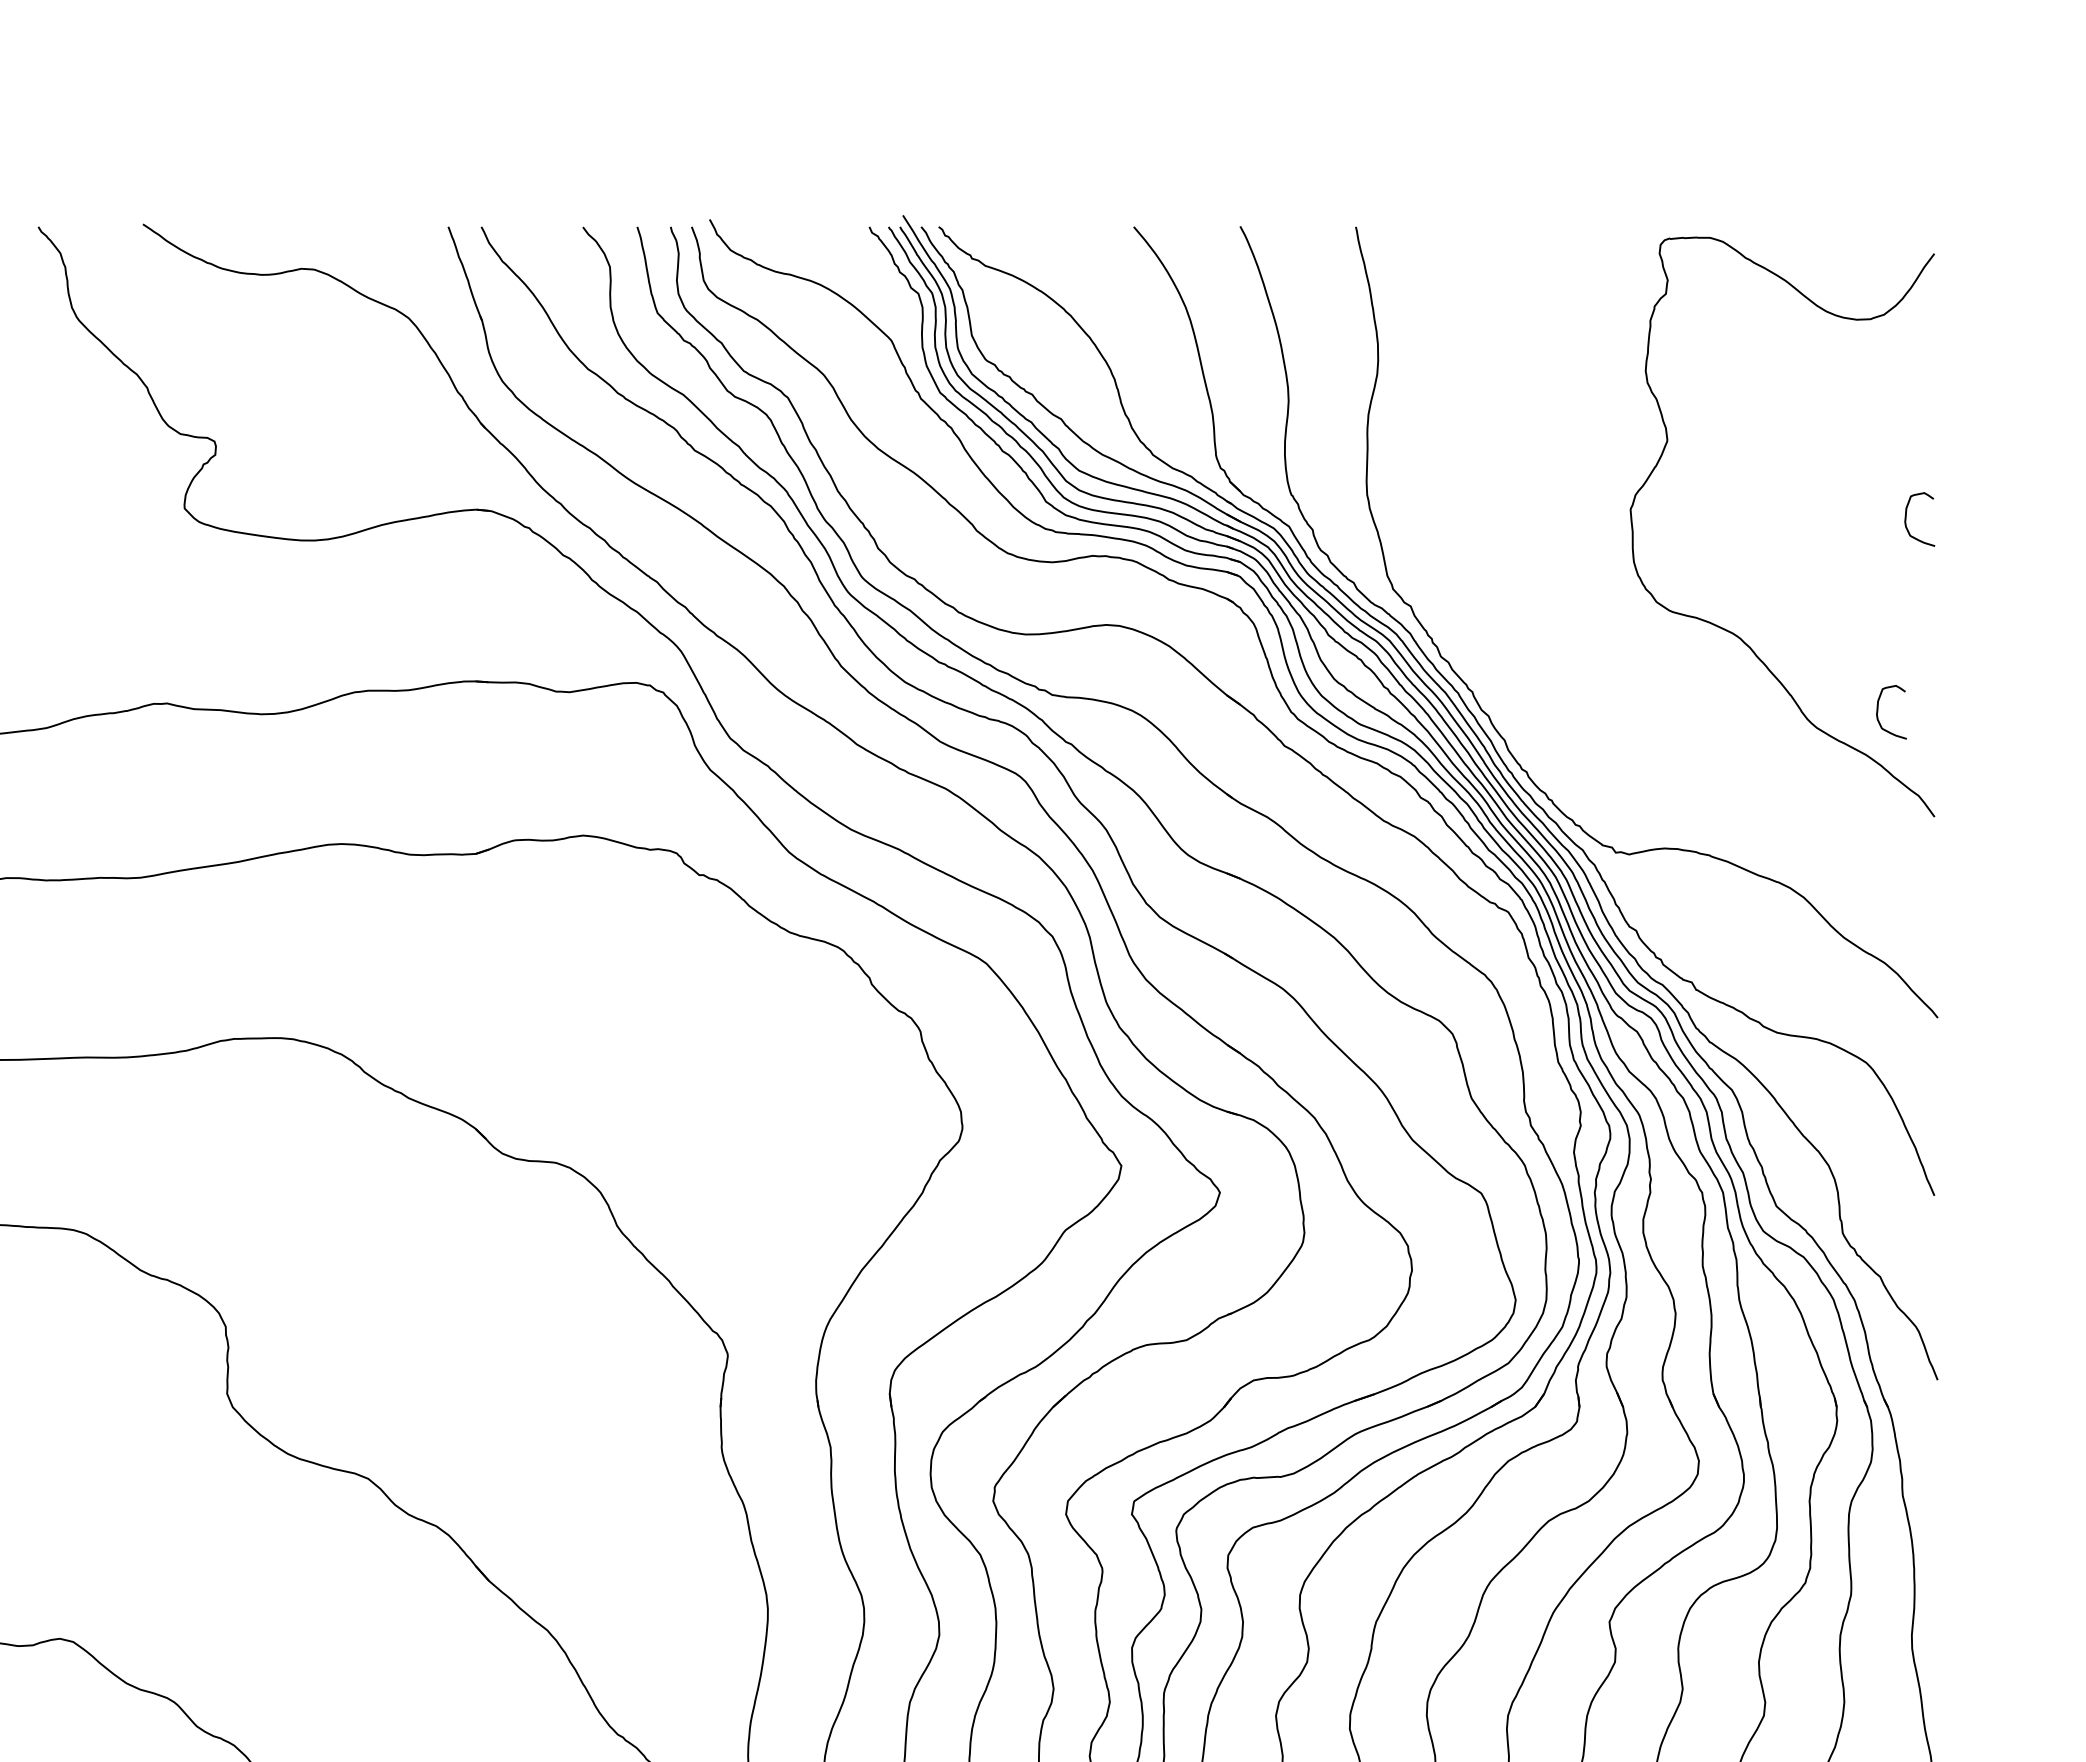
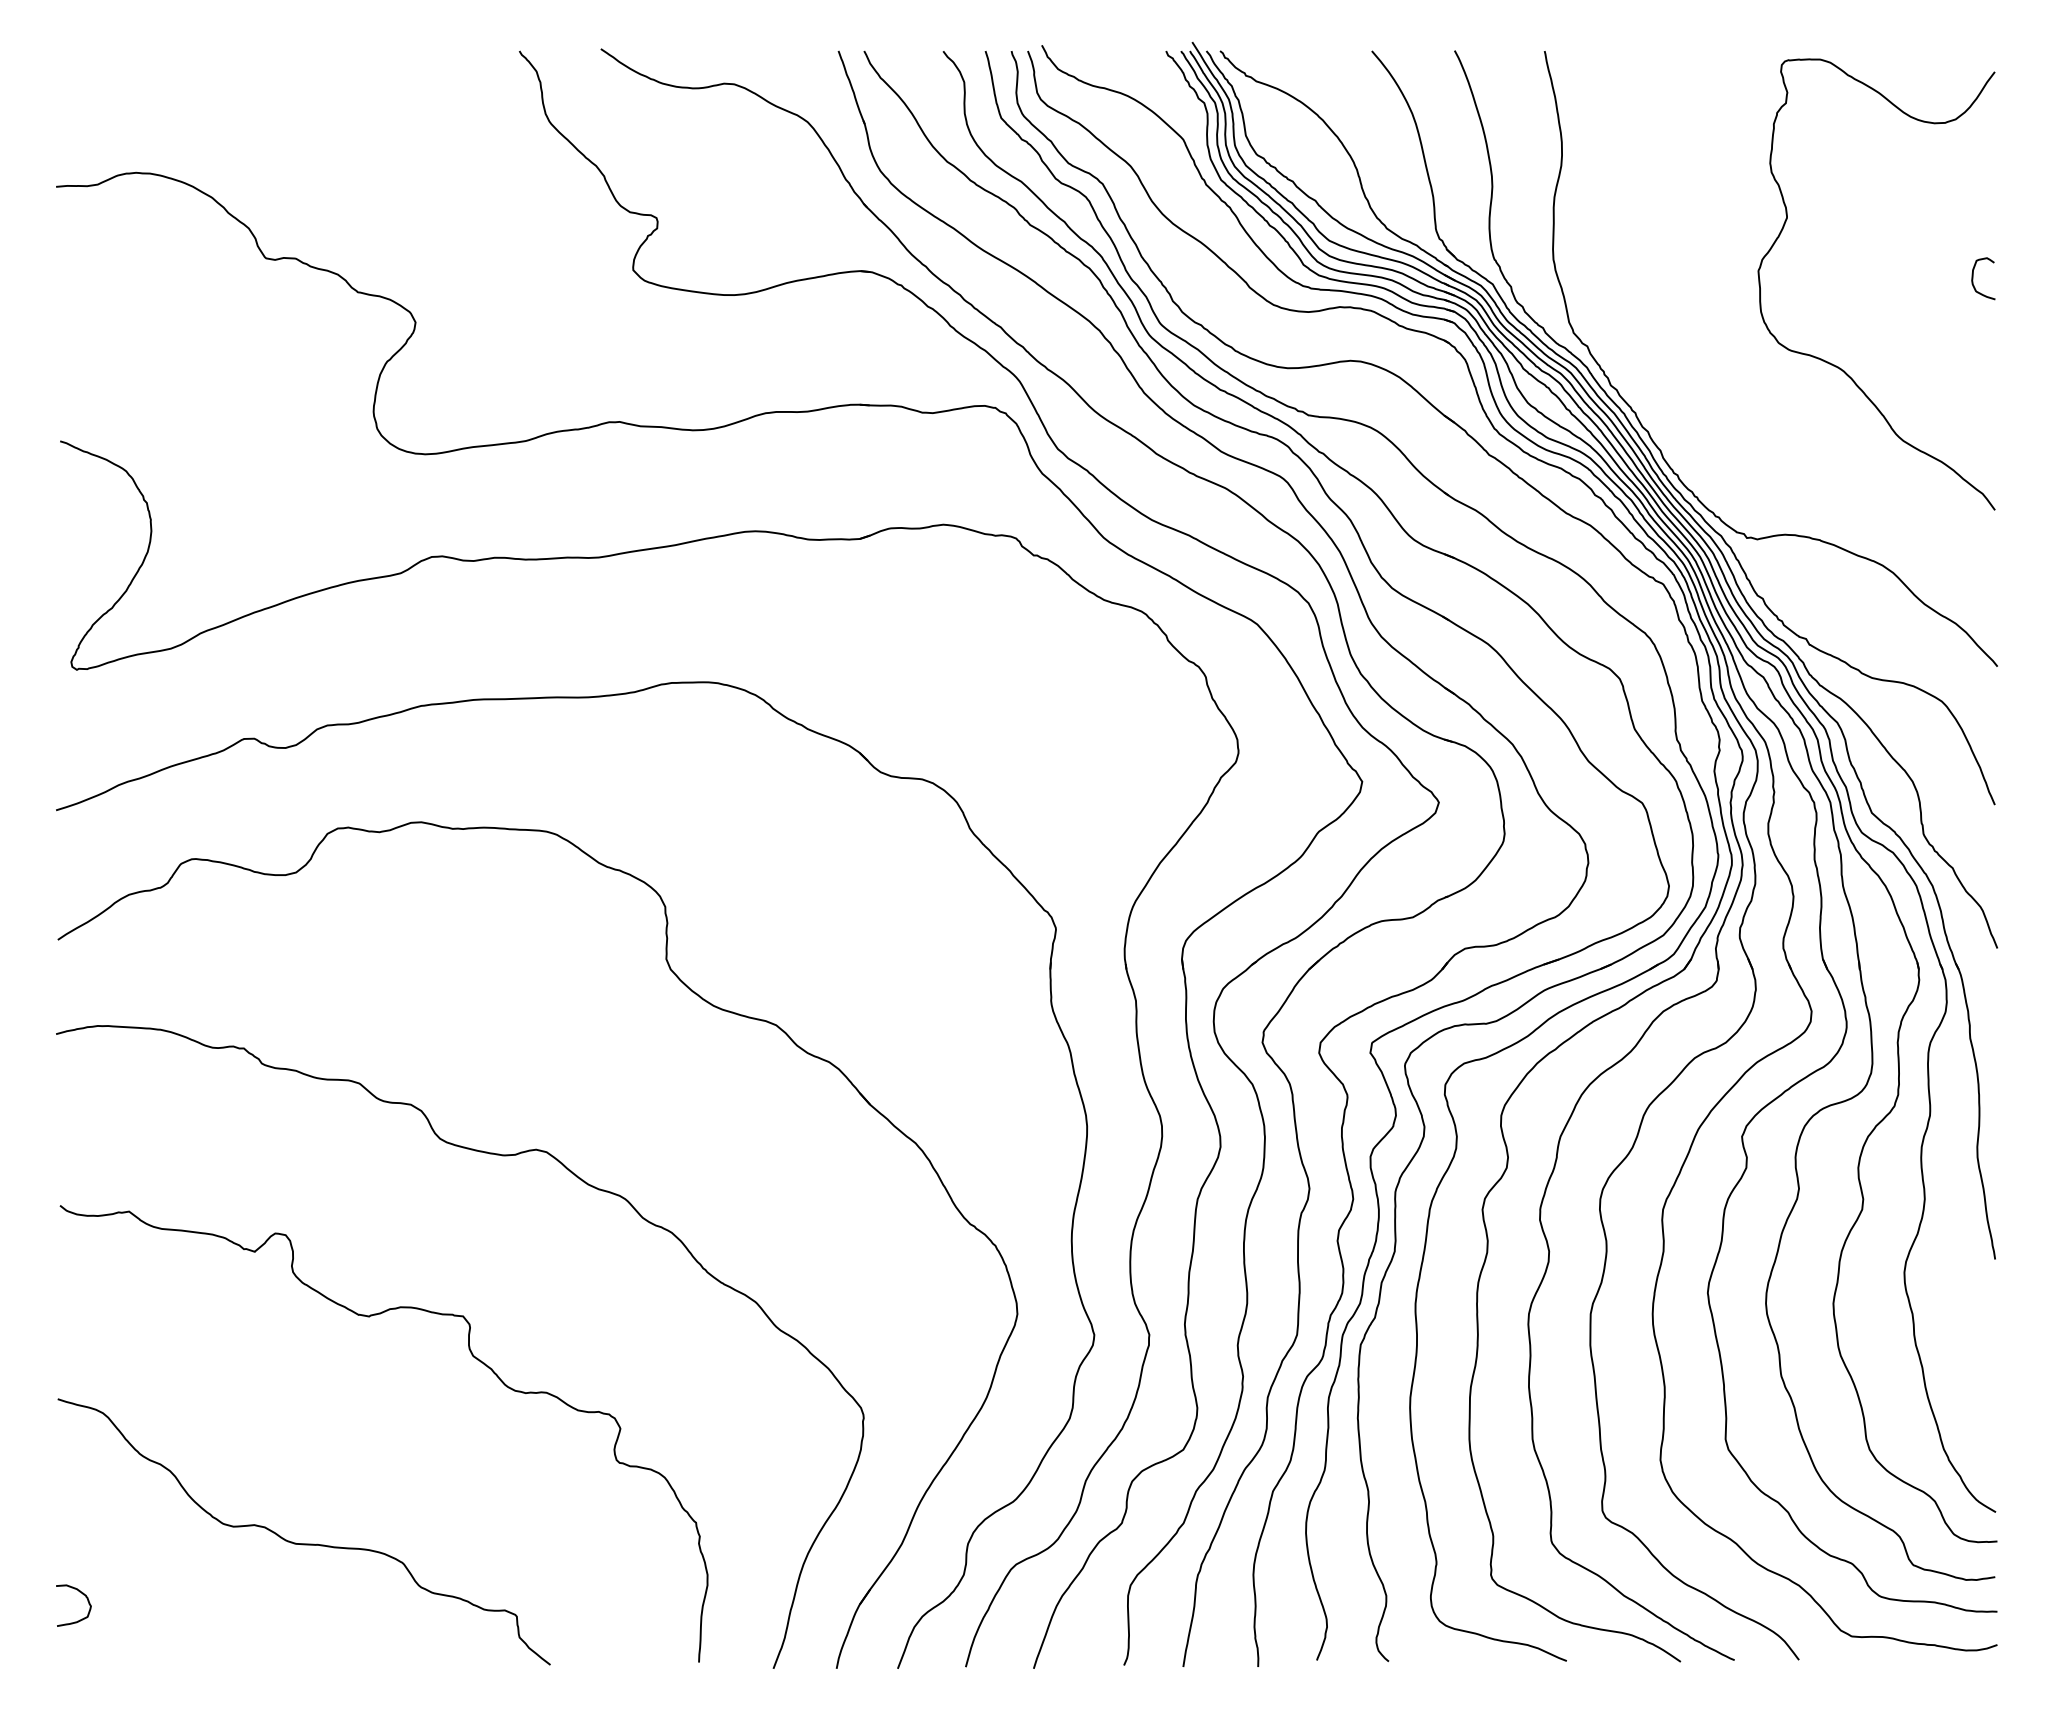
curve: (1878, 711) -> (1951, 428), removed

